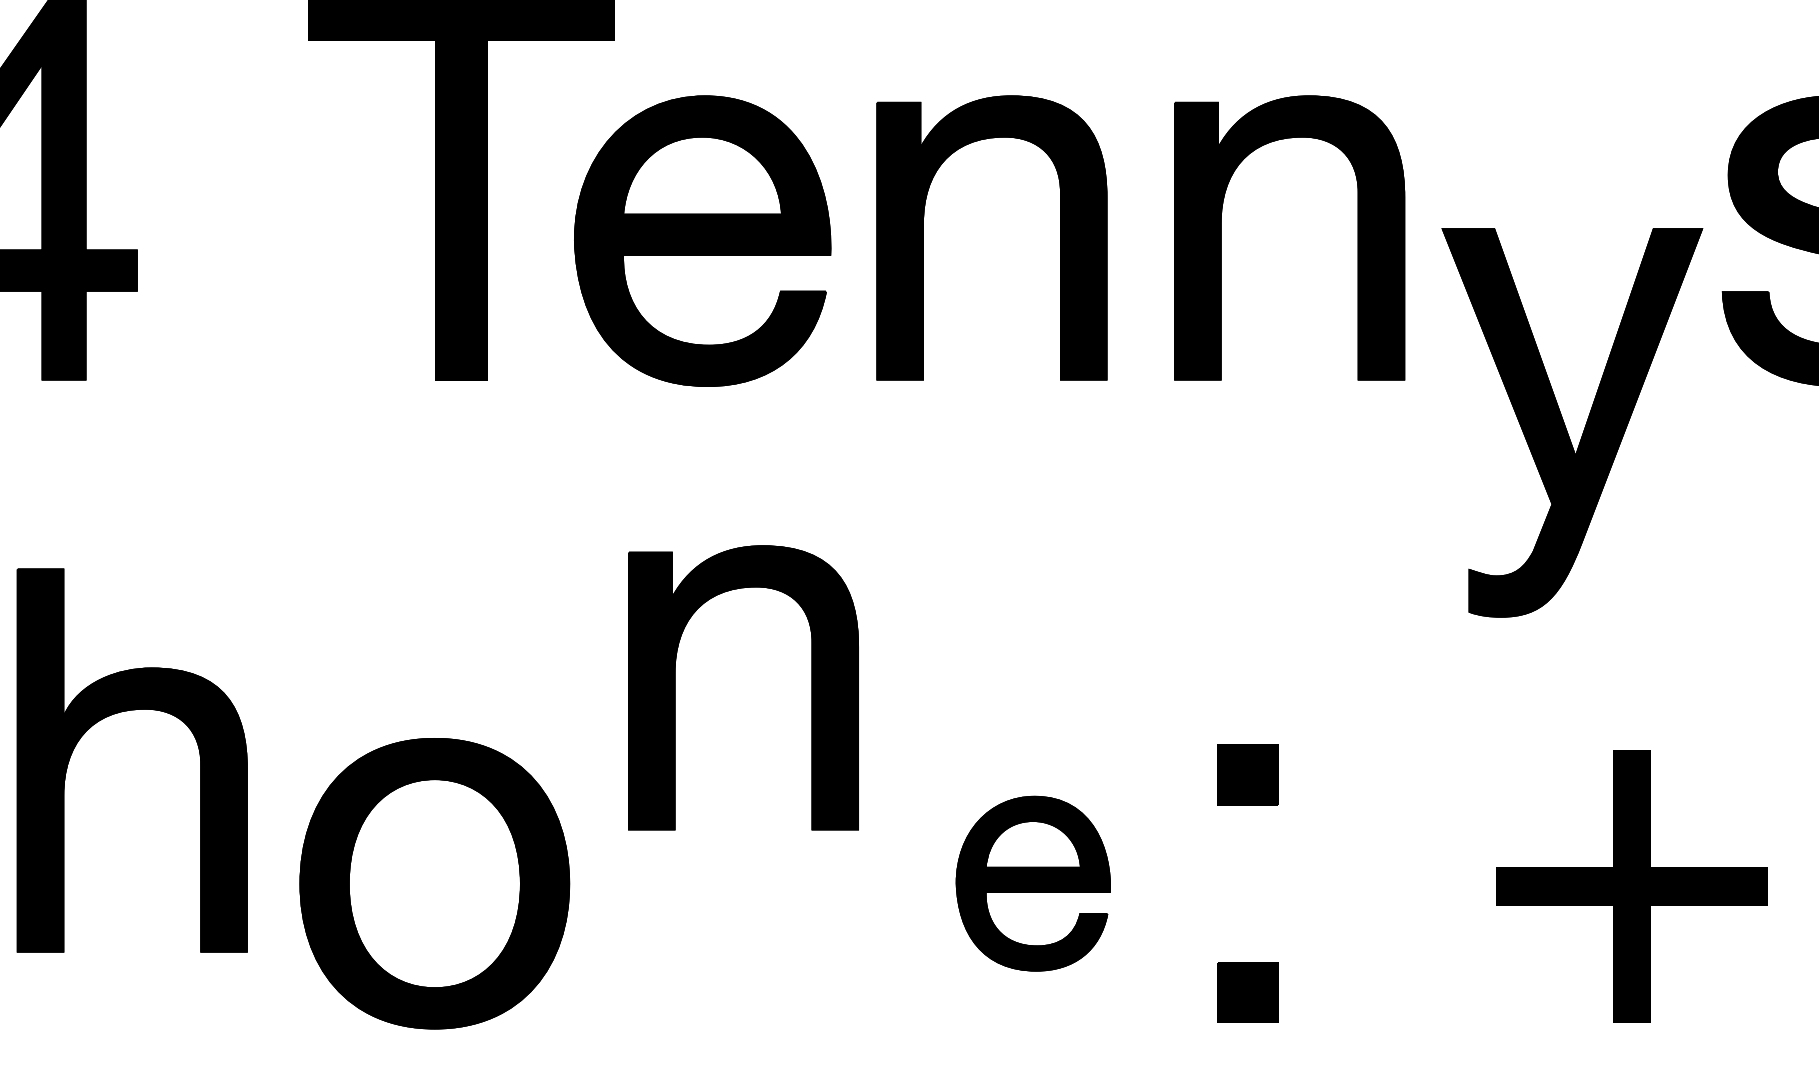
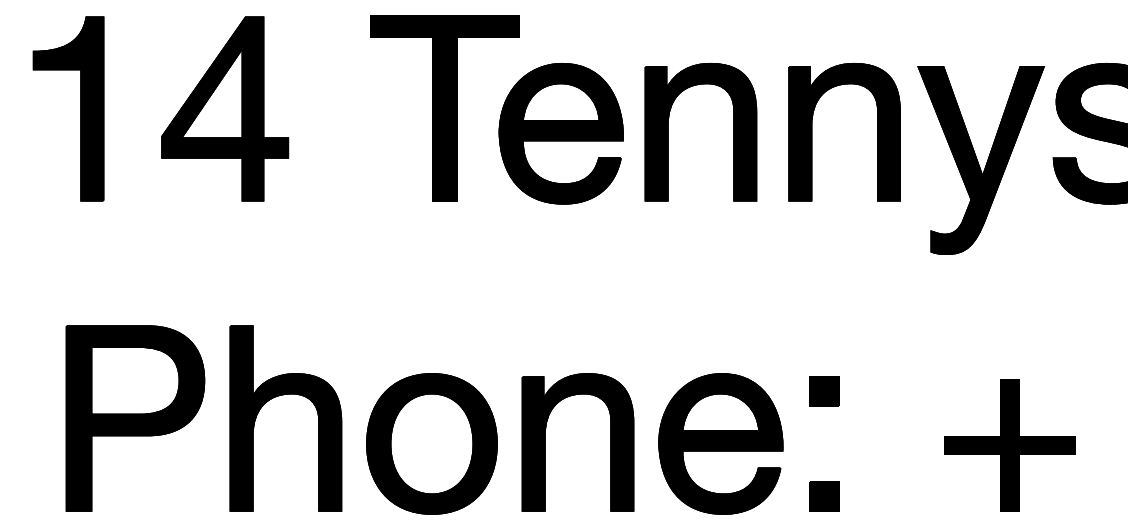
part: (1571, 422) -> (980, 160), moved
part: (676, 687) -> (545, 442), moved
part: (118, 714) -> (279, 396), moved
part: (1032, 882) -> (720, 443), size x1.67

